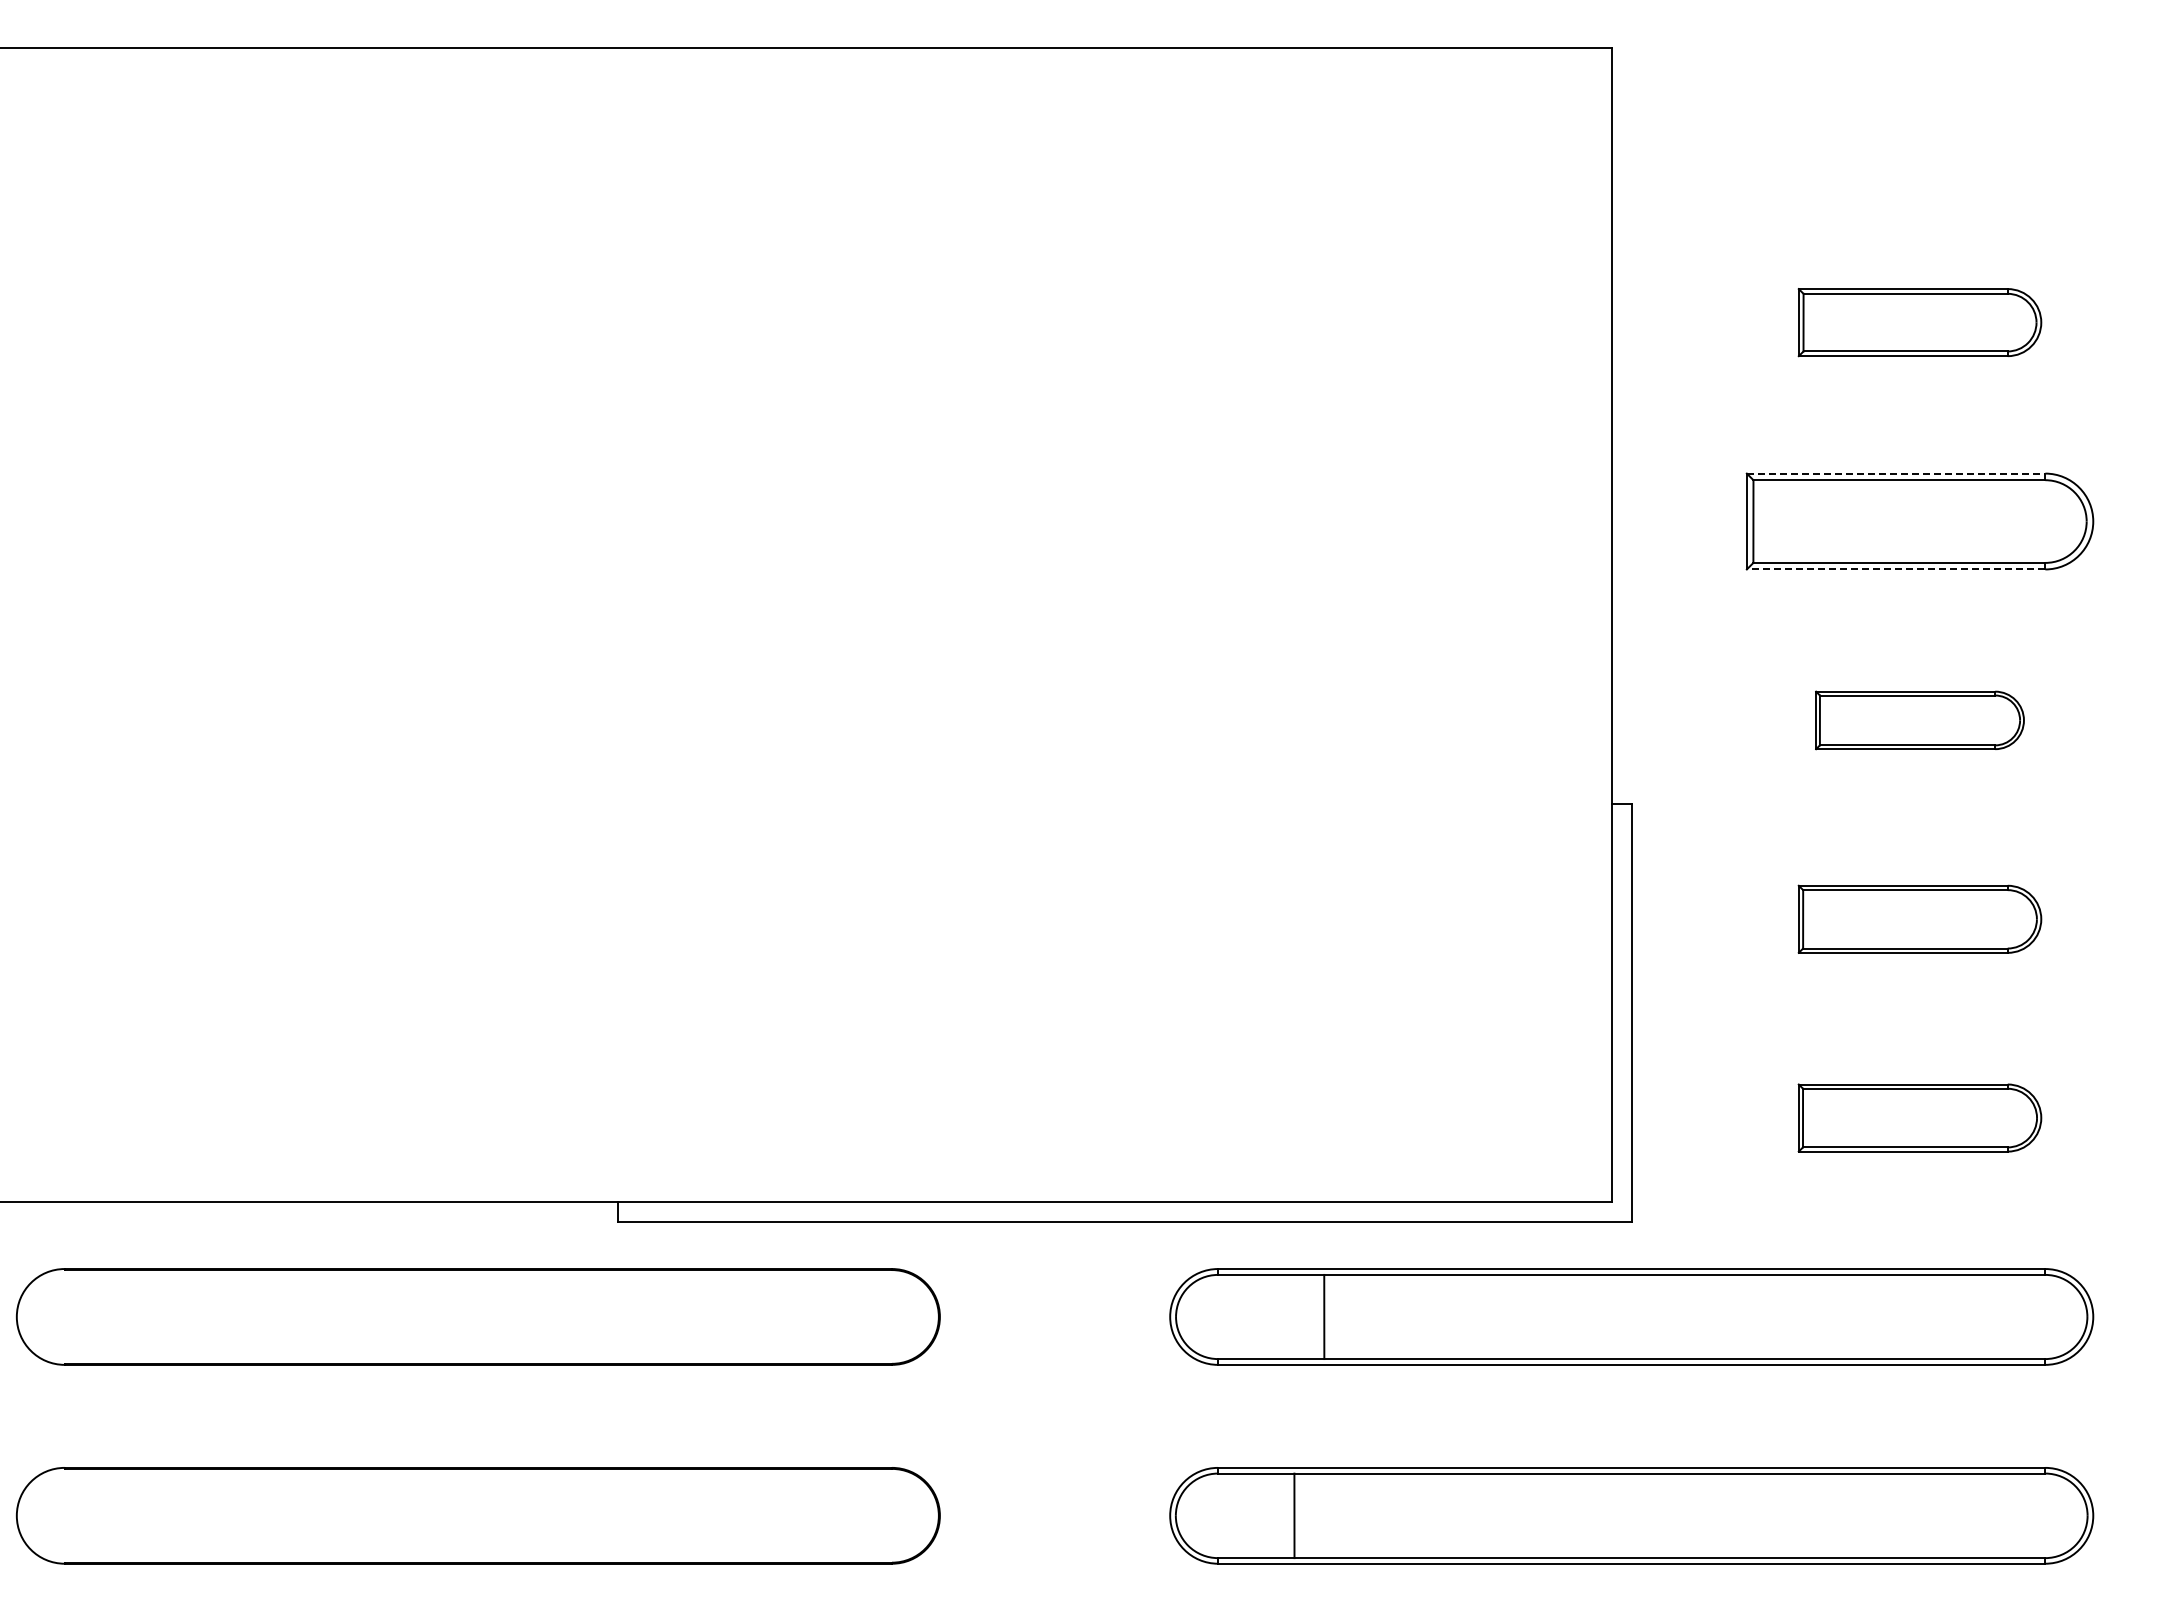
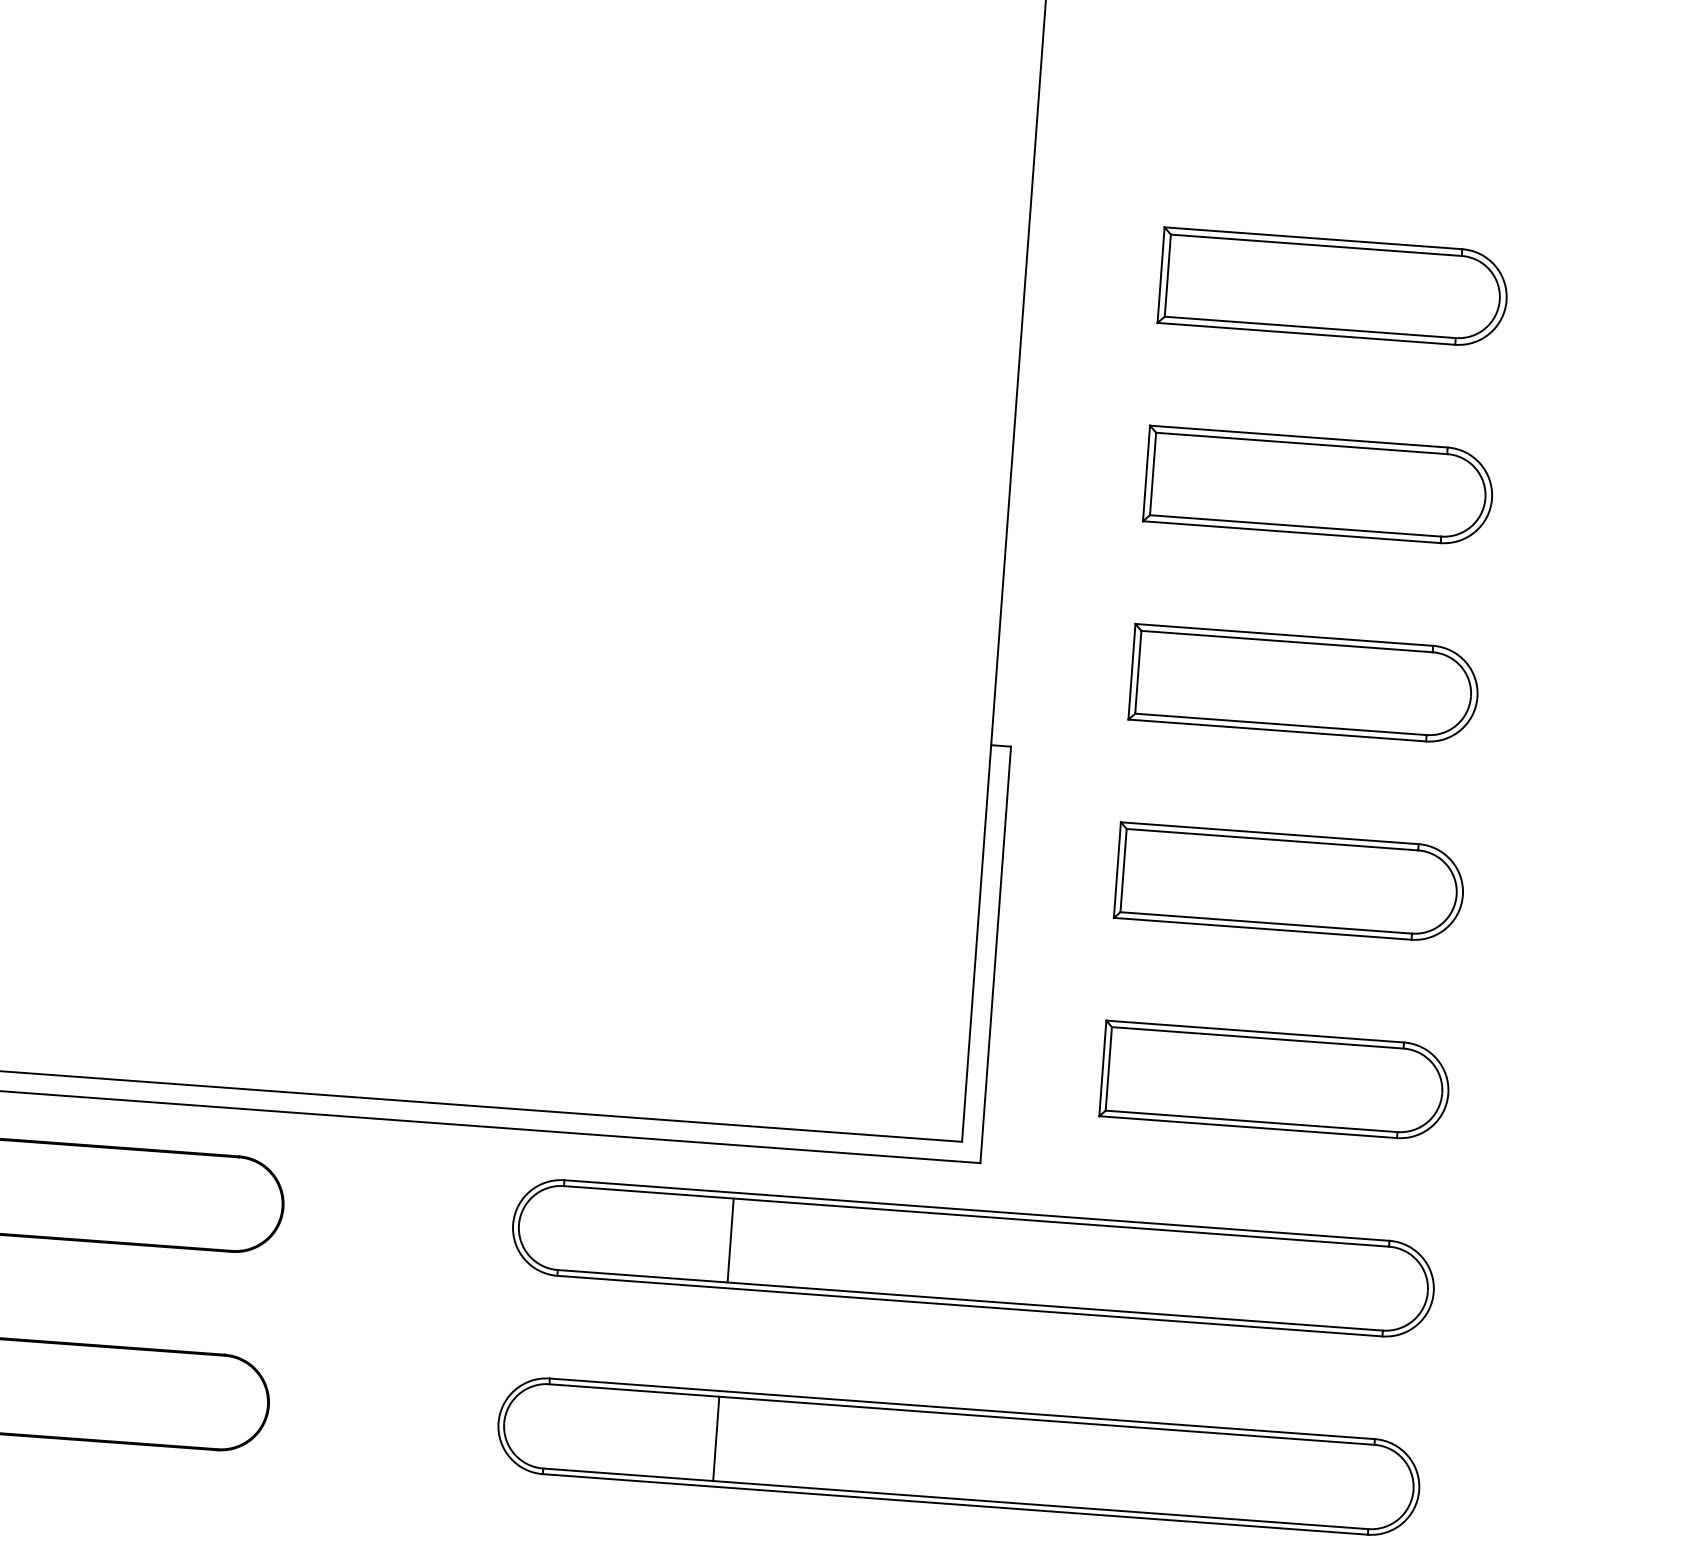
part: (1919, 322) -> (1333, 287), size x1.43
line: (1896, 473) -> (1299, 436), dashed -> solid
line: (1895, 569) -> (1291, 532), dashed -> solid
part: (1919, 720) -> (1304, 684), size x1.67
part: (1919, 919) -> (1289, 883), size x1.43
part: (1919, 1117) -> (1275, 1080), size x1.43
line: (1324, 1316) -> (730, 1240), moved
line: (1294, 1515) -> (716, 1438), moved

